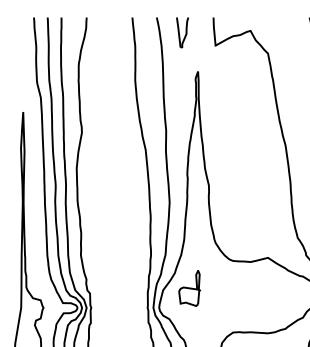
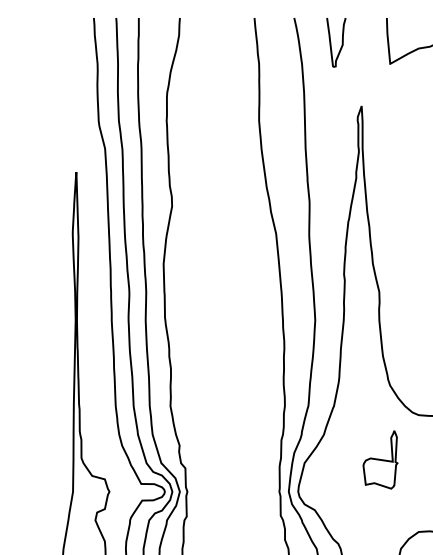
part: (189, 288) -> (380, 460), moved

